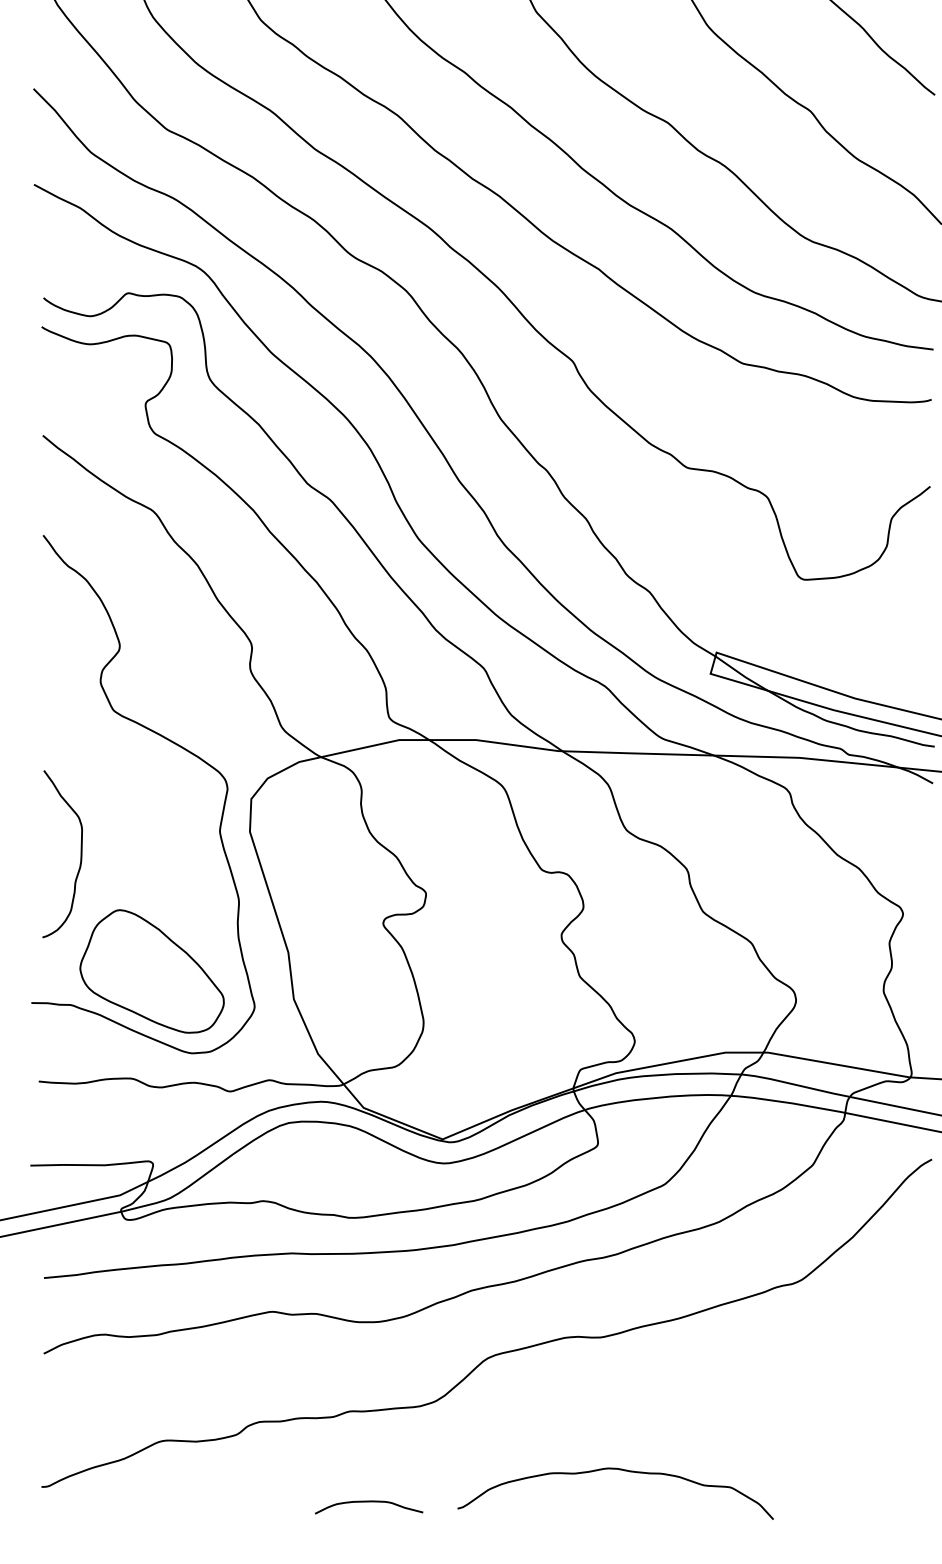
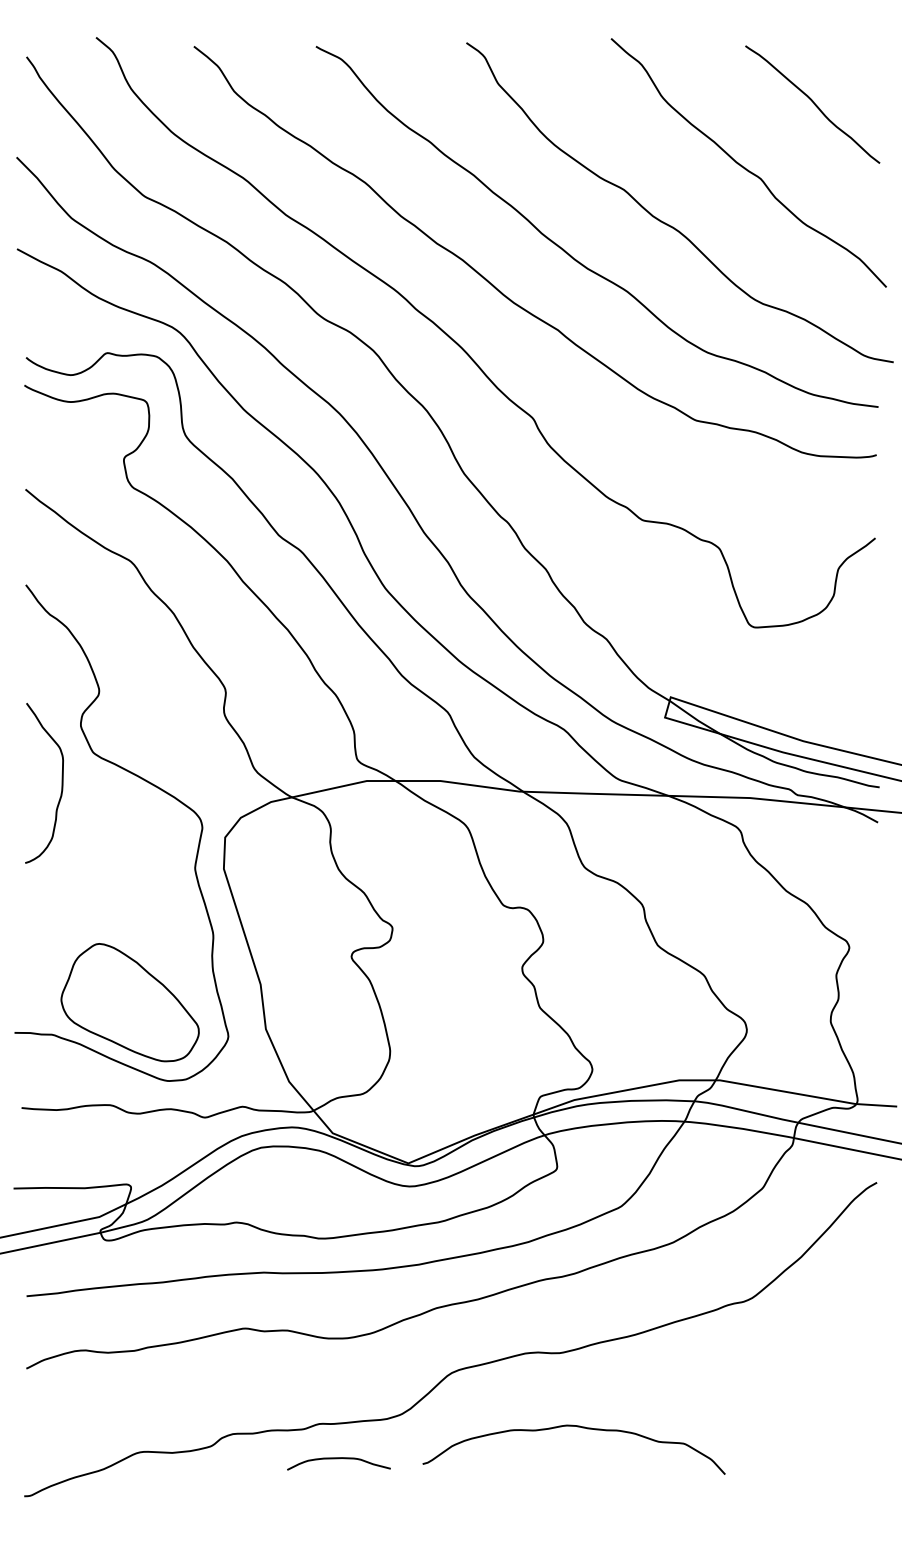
curve: (80, 854) -> (61, 783), moved
curve: (619, 1470) -> (577, 1427), moved
curve: (368, 1502) -> (338, 1459), moved

